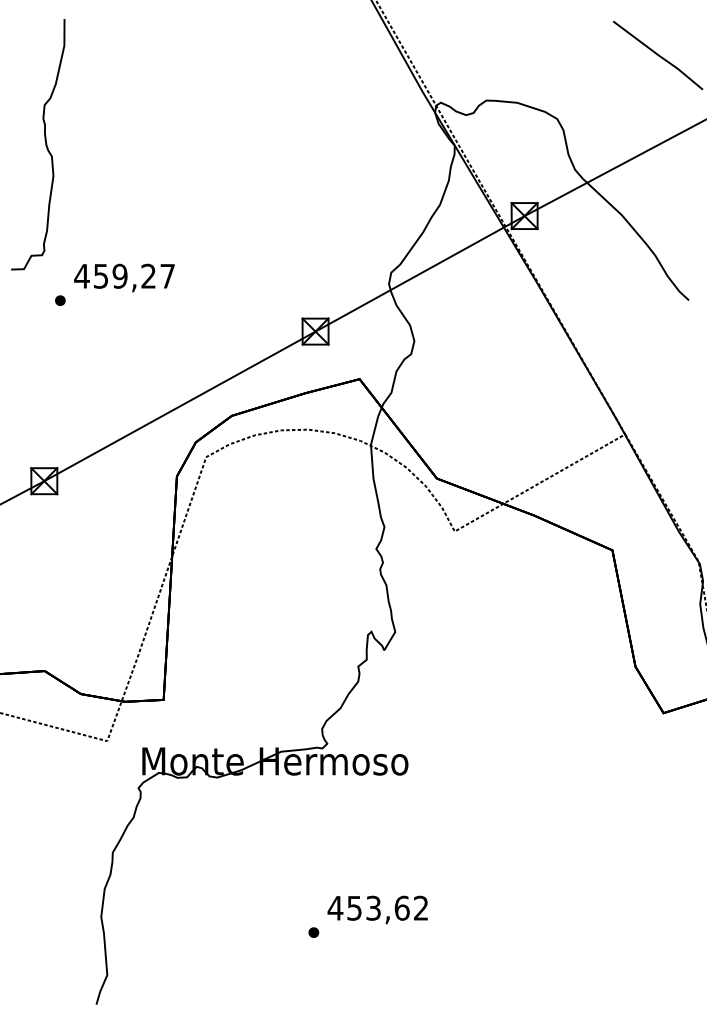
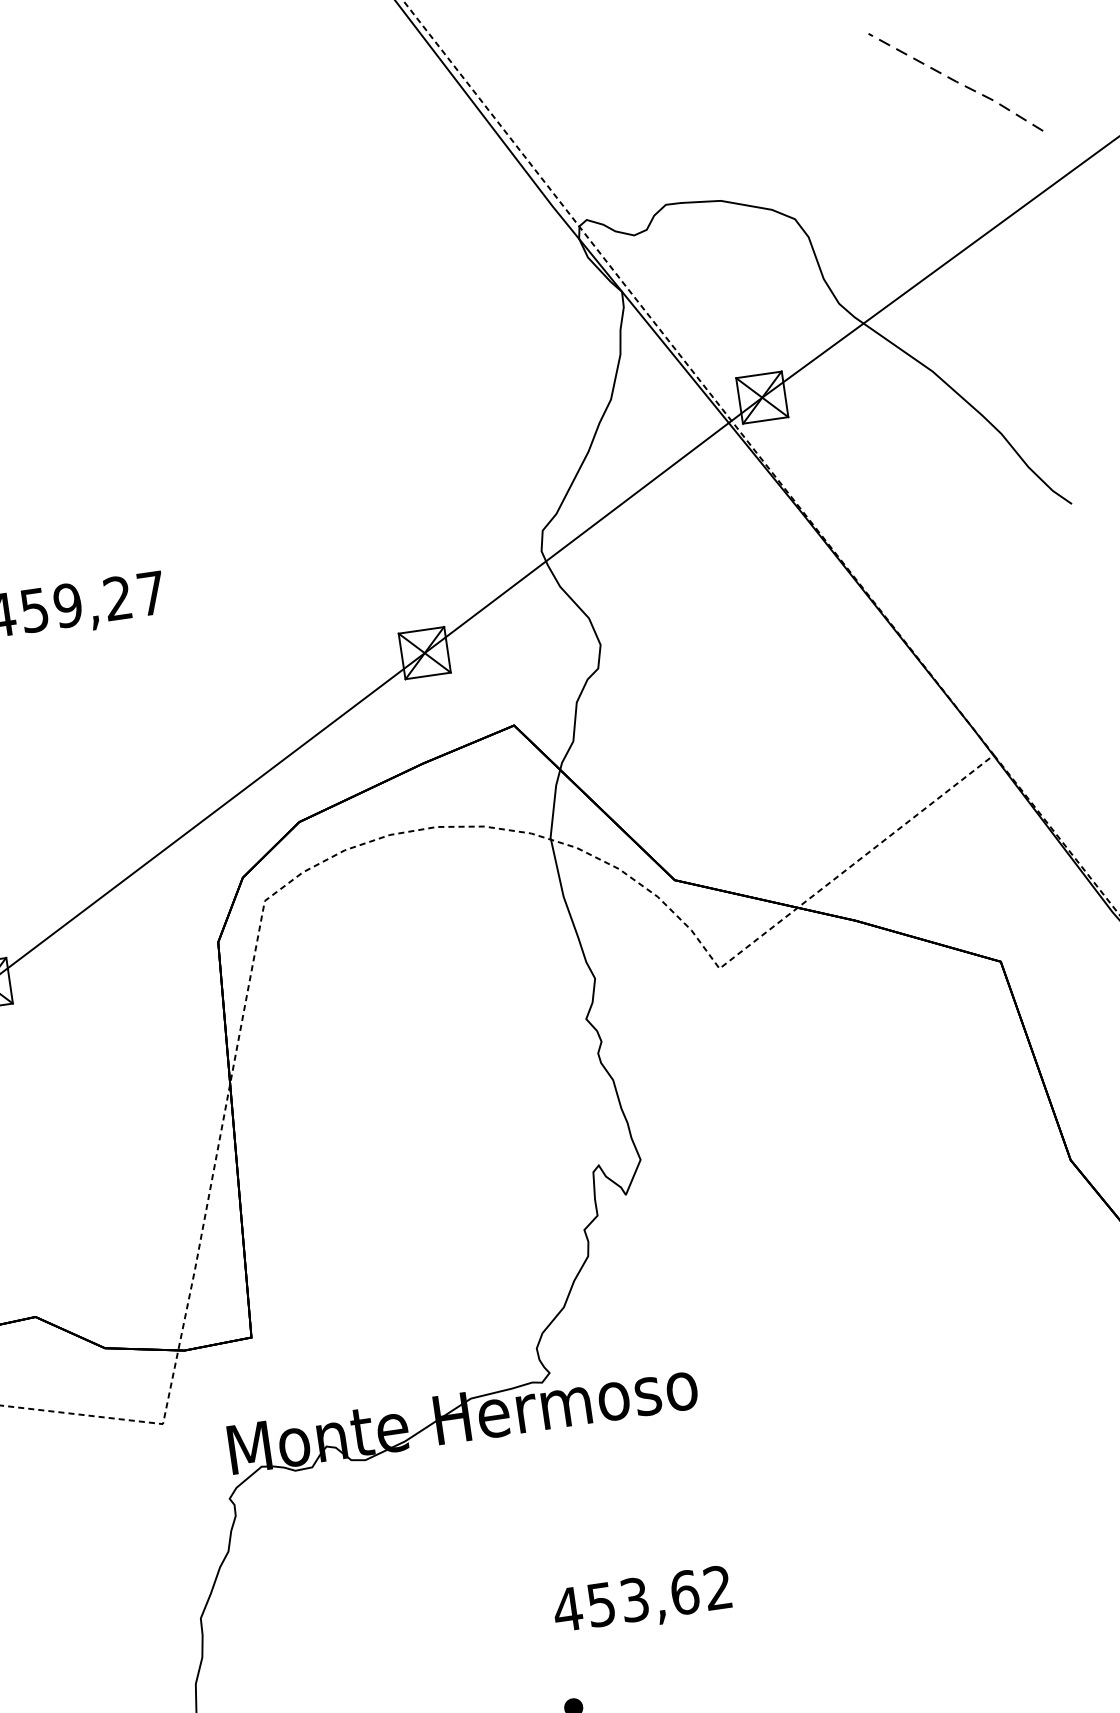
line: (658, 55) -> (956, 82), solid -> dashed
text: (377, 909) -> (641, 1601), moved

